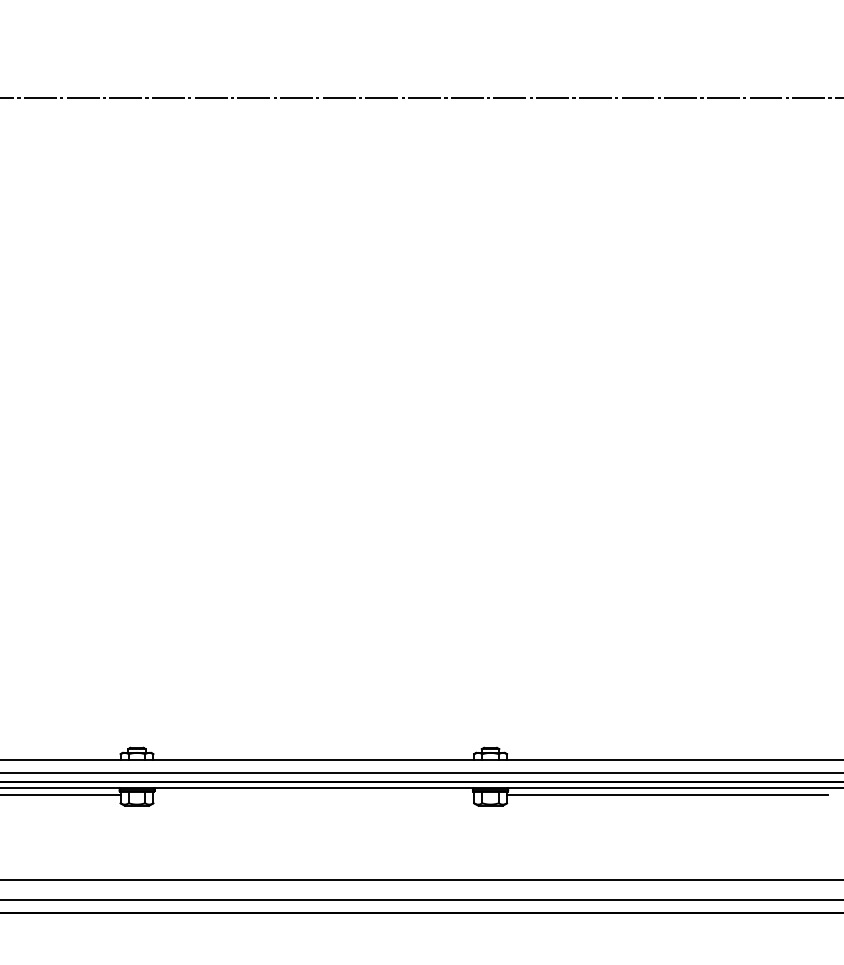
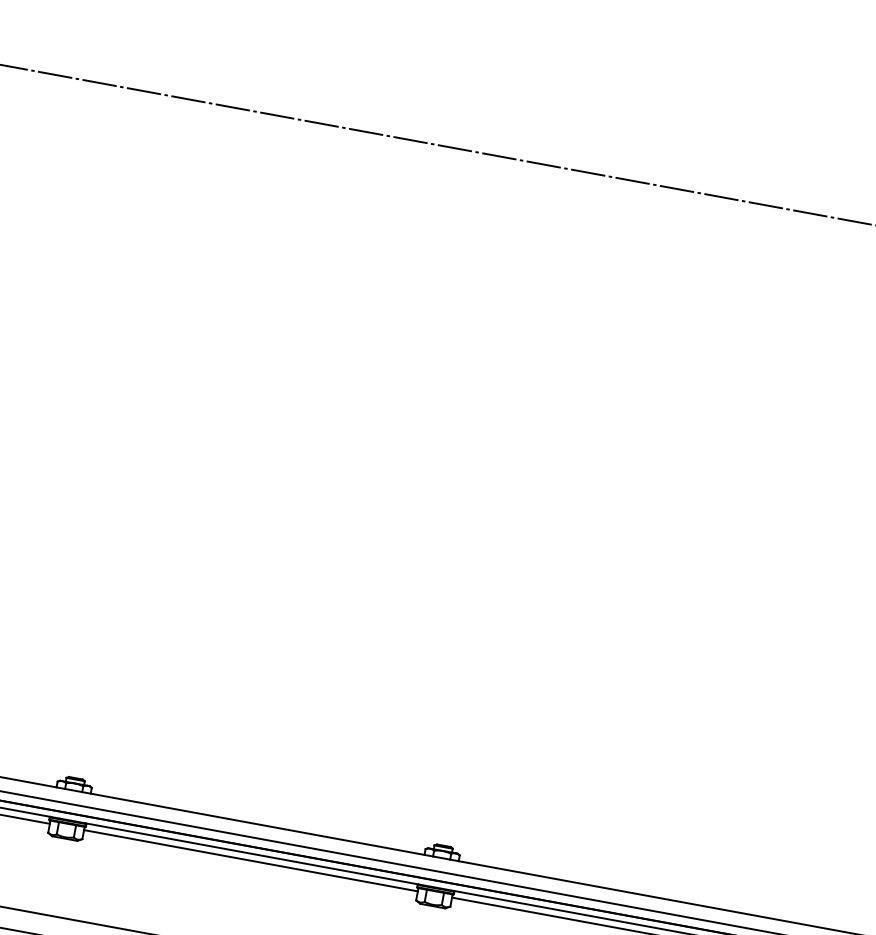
line: (313, 794) -> (250, 860), added

